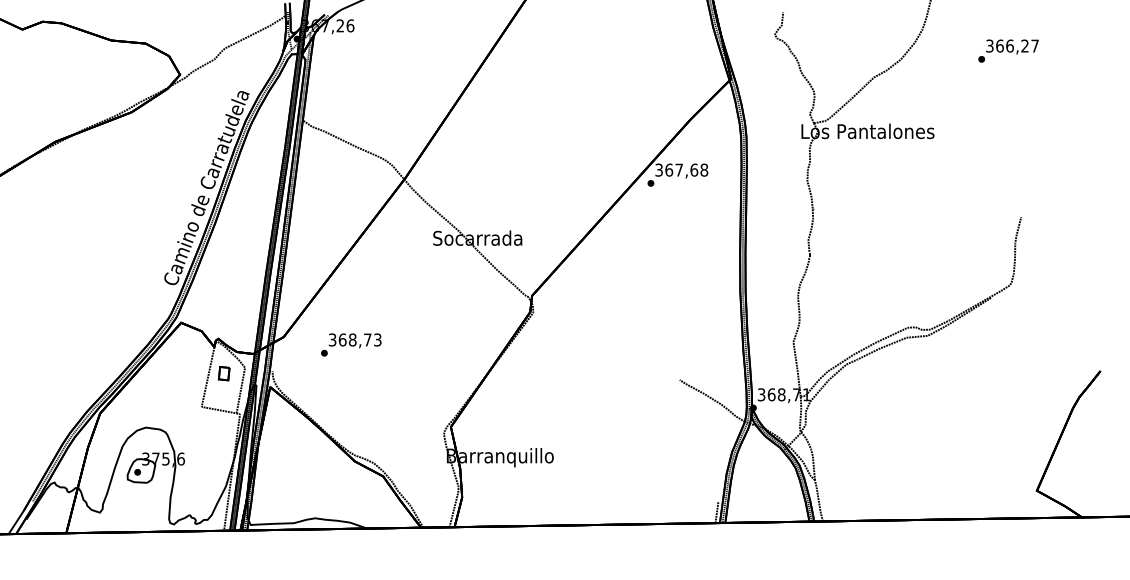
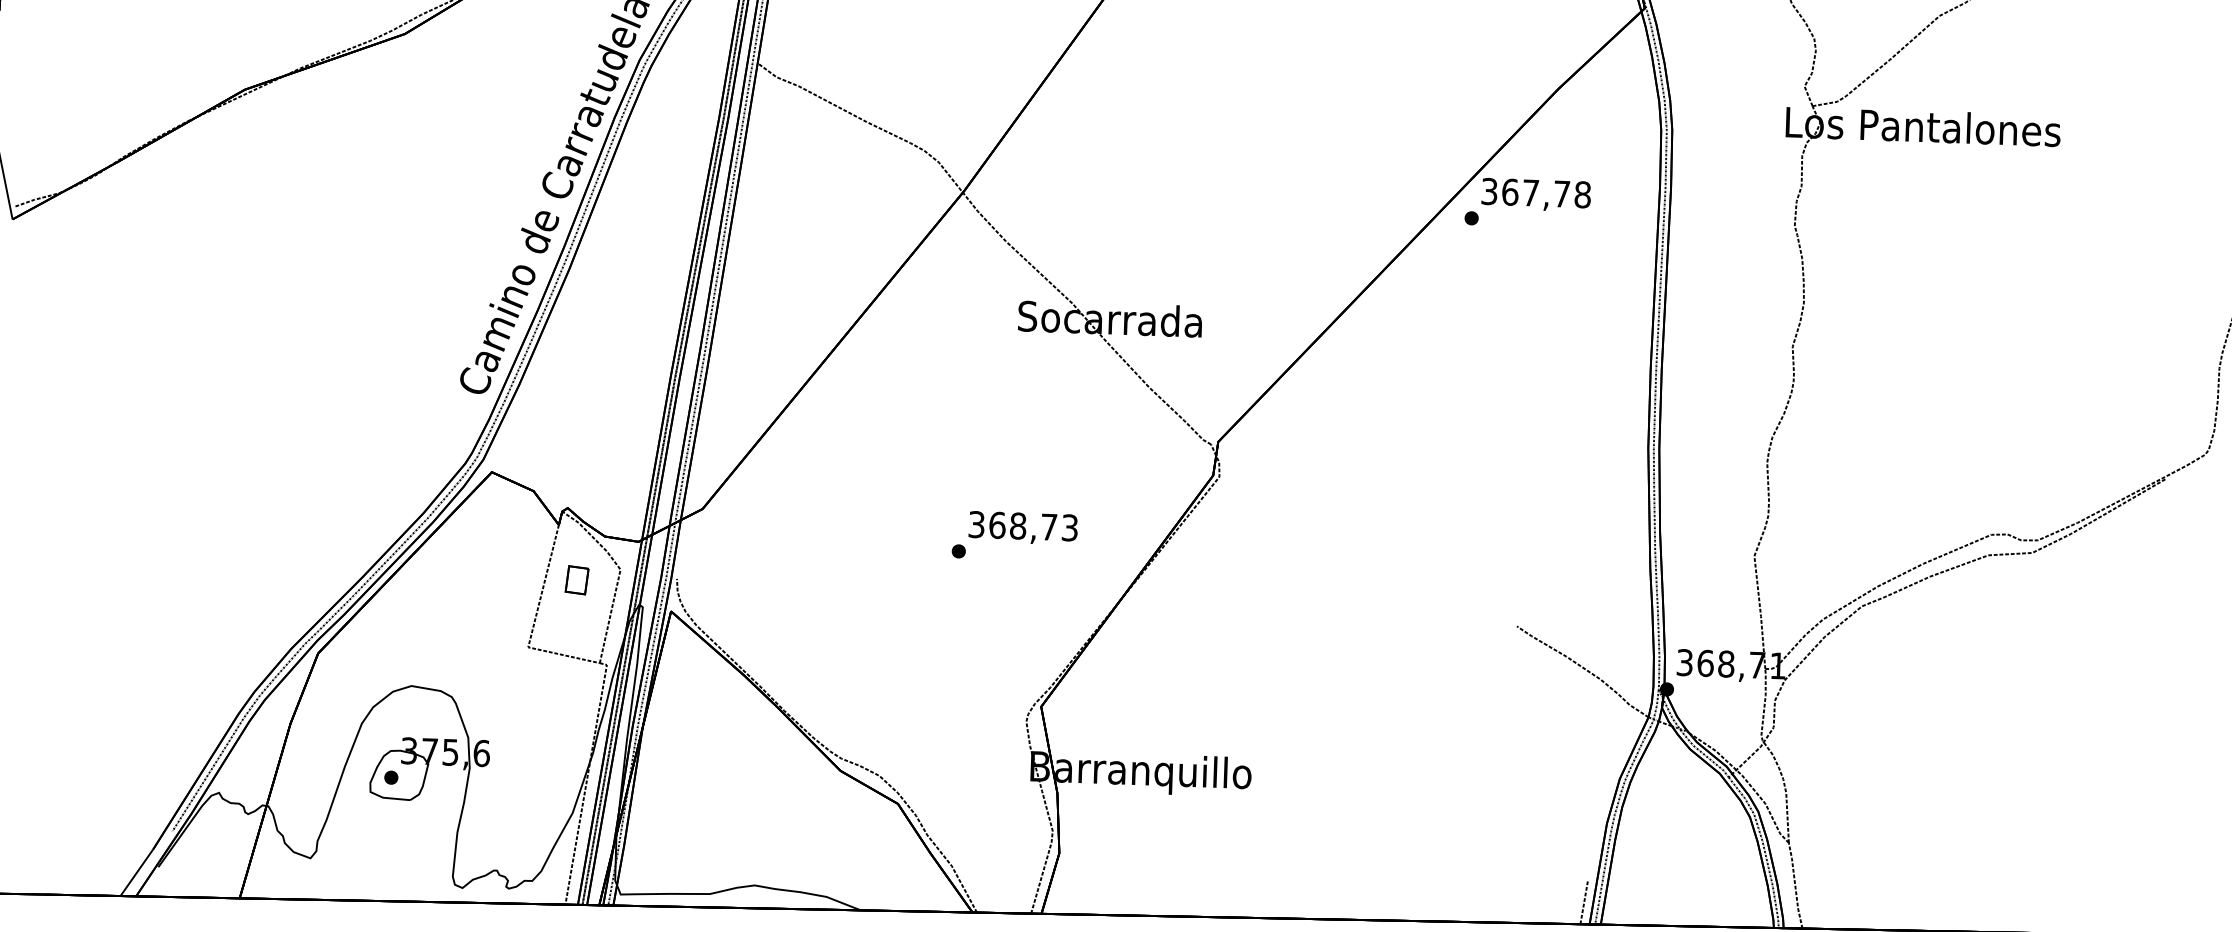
text: (694, 169) -> (1562, 192), 367,68 -> 367,78
text: (351, 344) -> (1015, 535), moved

